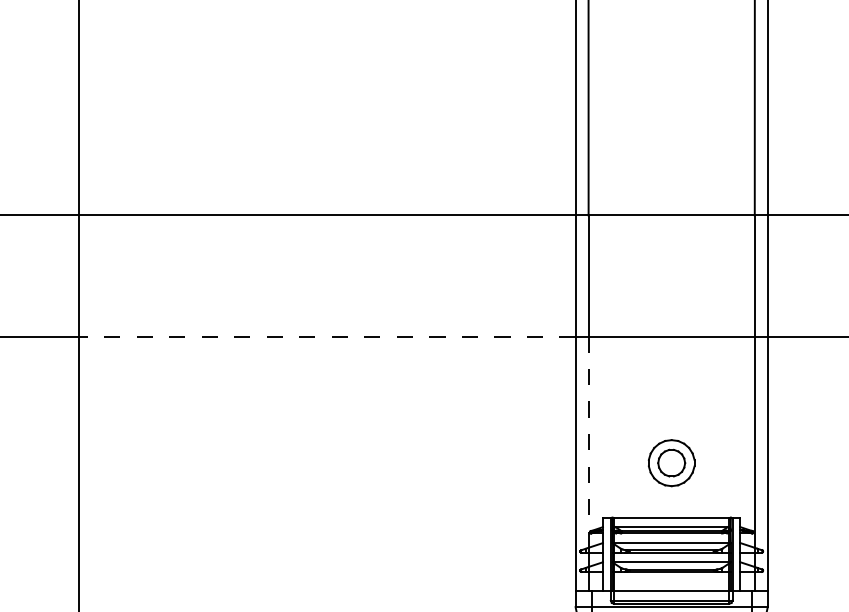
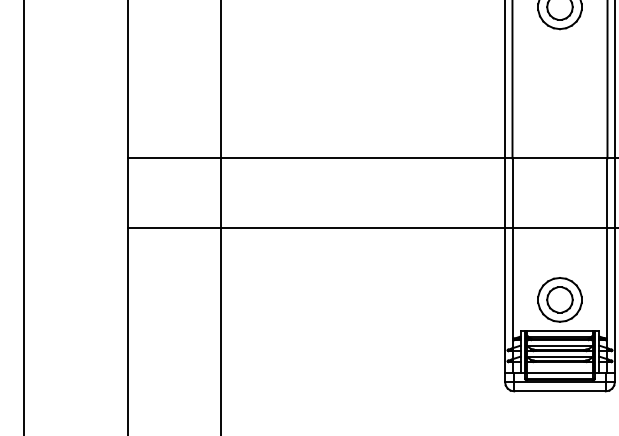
line: (327, 338) -> (363, 228), dashed -> solid
line: (588, 441) -> (512, 287), dashed -> solid
part: (670, 462) -> (559, 299), size x1.67

